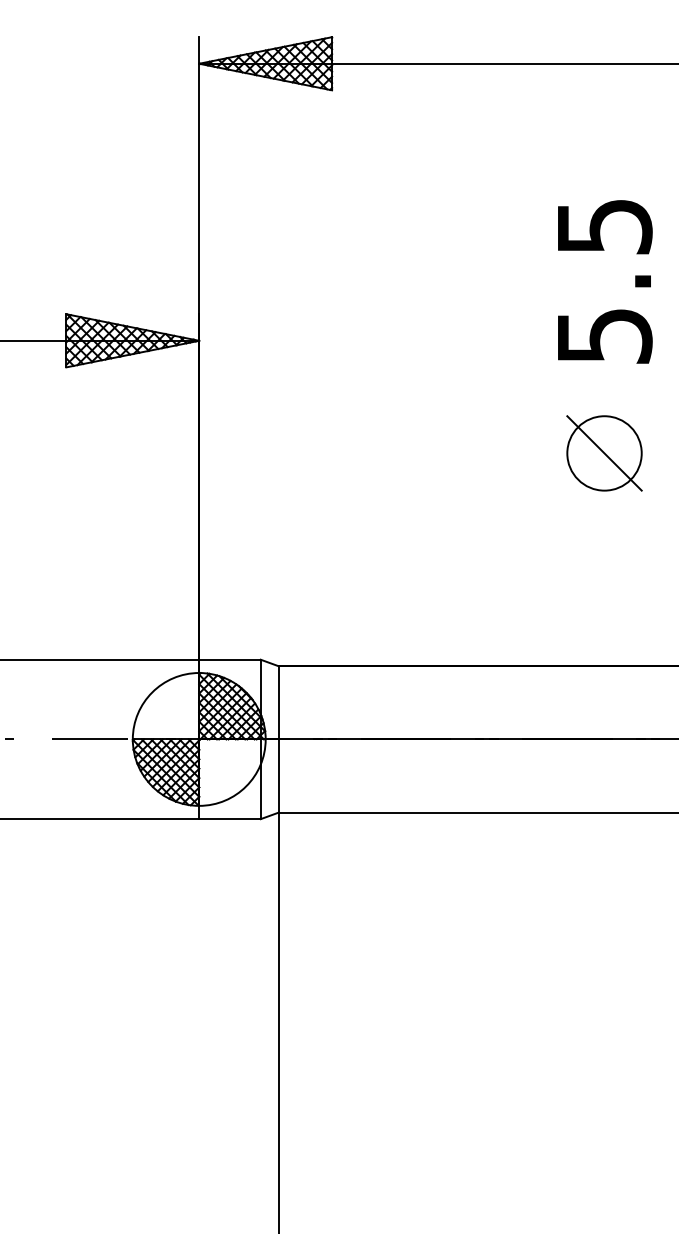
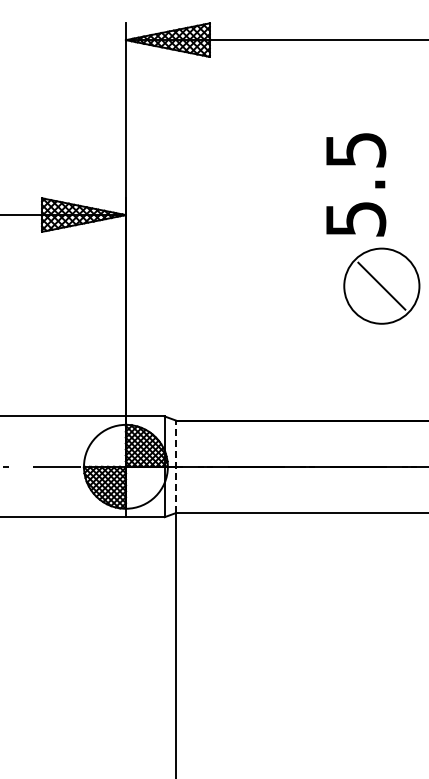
text: (605, 281) -> (356, 184), moved
circle: (603, 452) -> (381, 285), size x1.6
line: (279, 738) -> (176, 466), solid -> dashed

